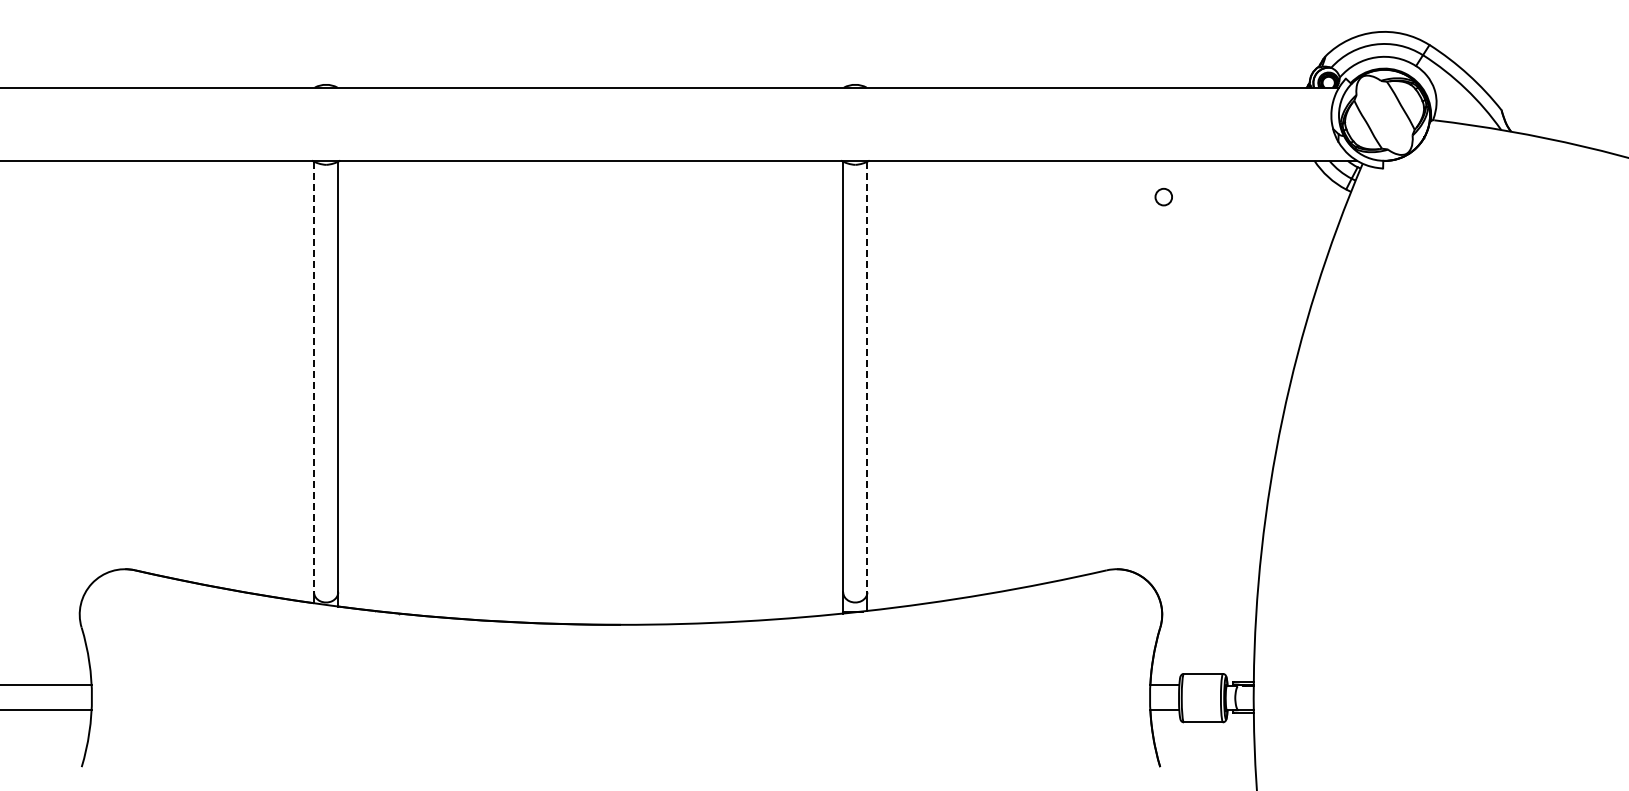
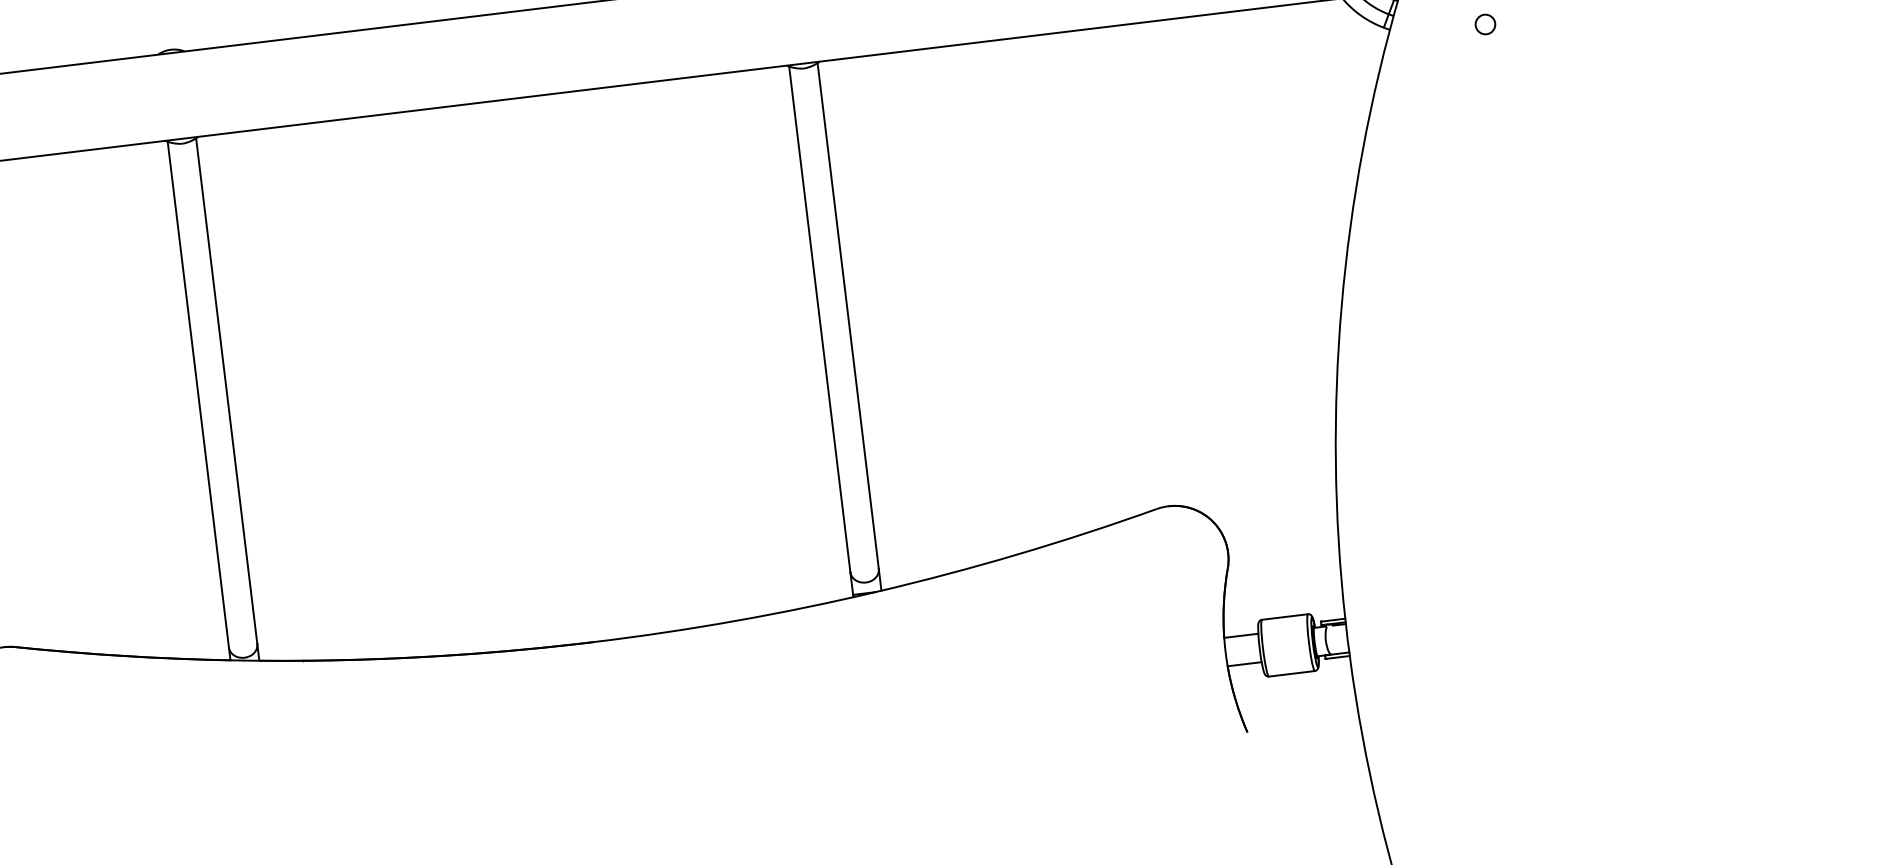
circle: (1163, 196) -> (1485, 23), moved
line: (314, 377) -> (198, 395), dashed -> solid
line: (867, 377) -> (848, 316), dashed -> solid

